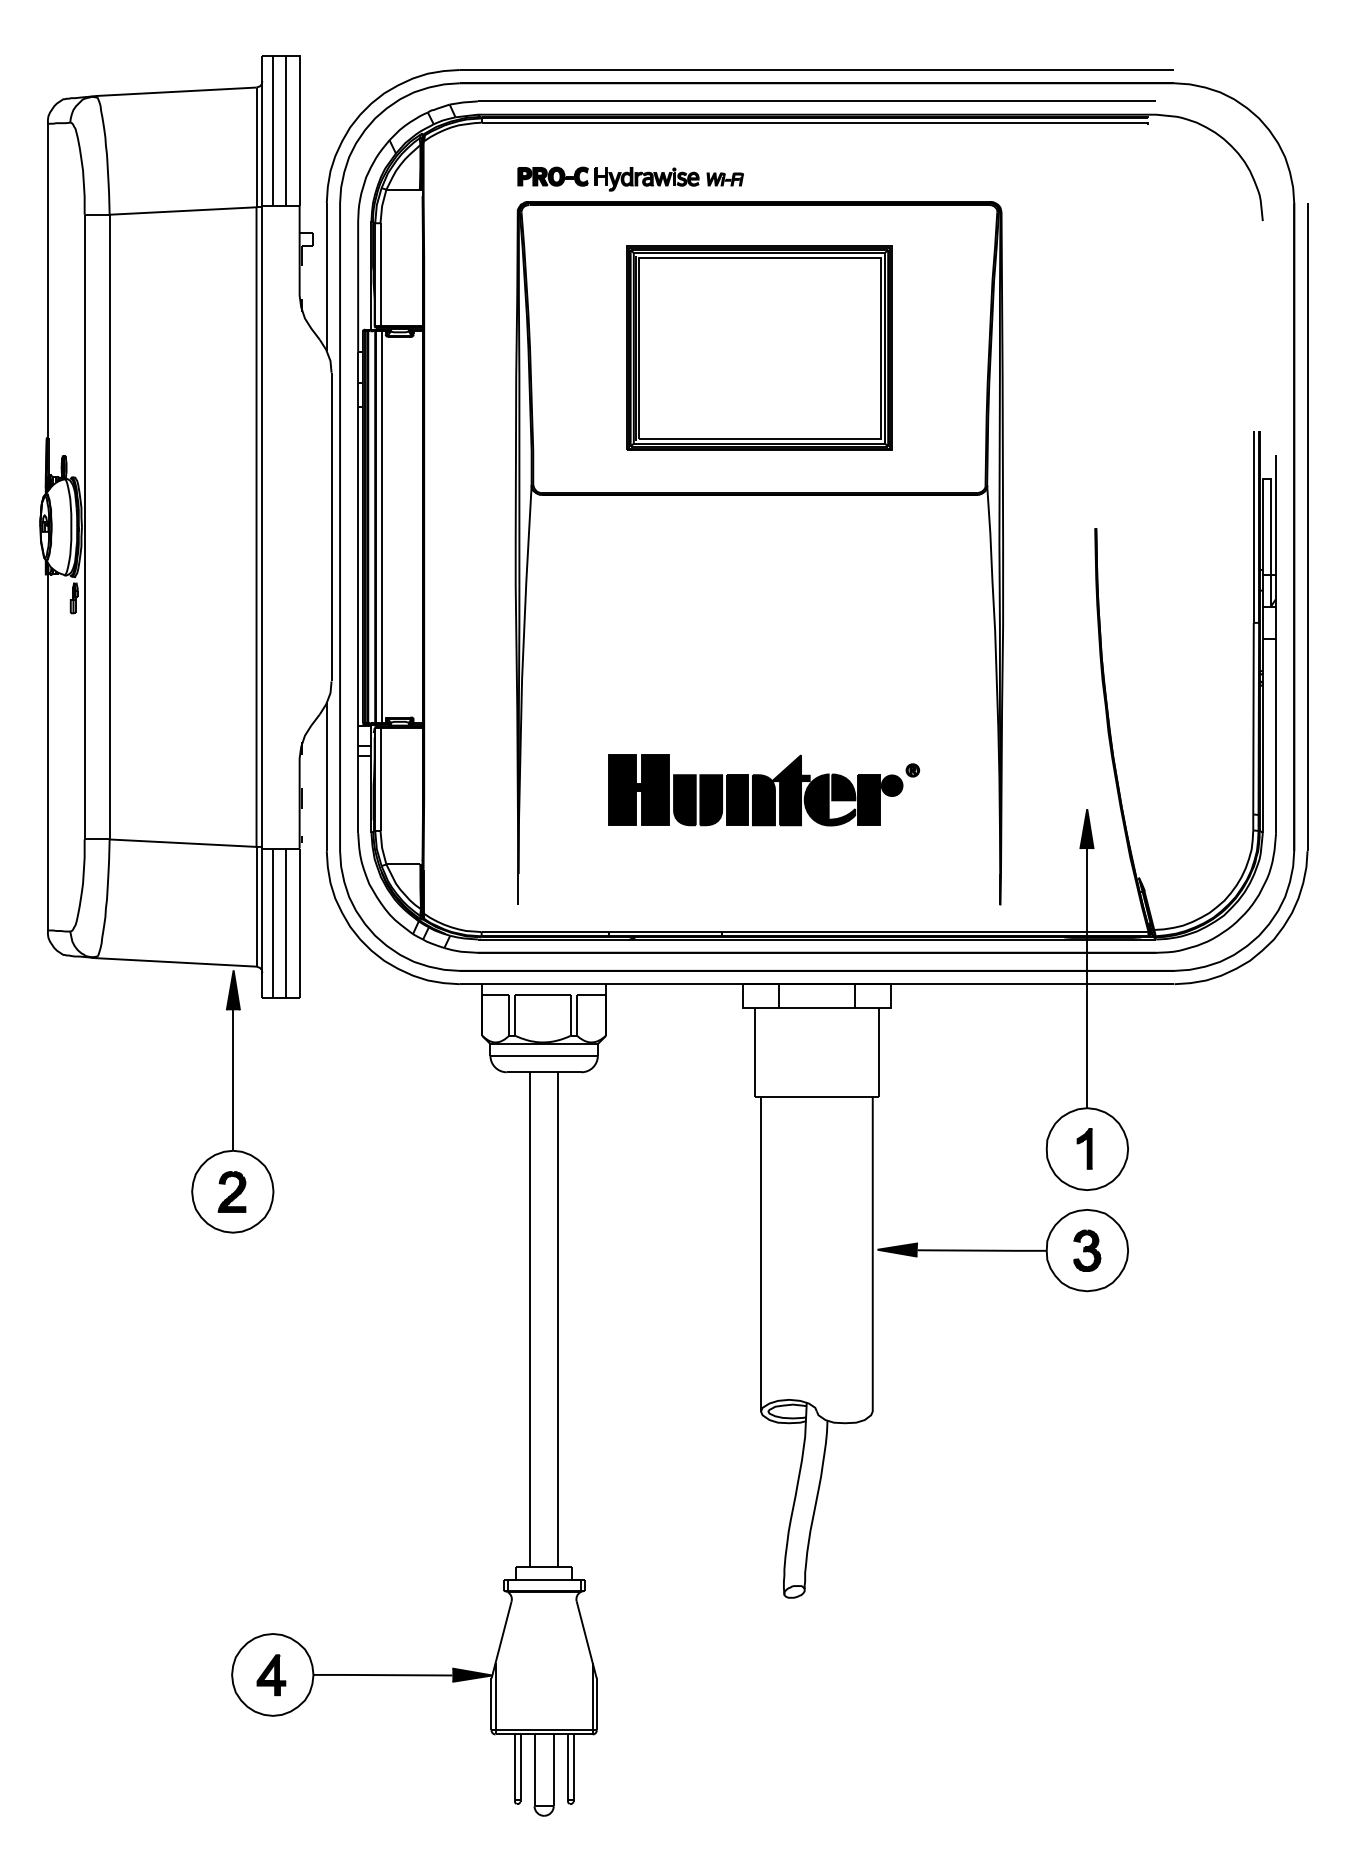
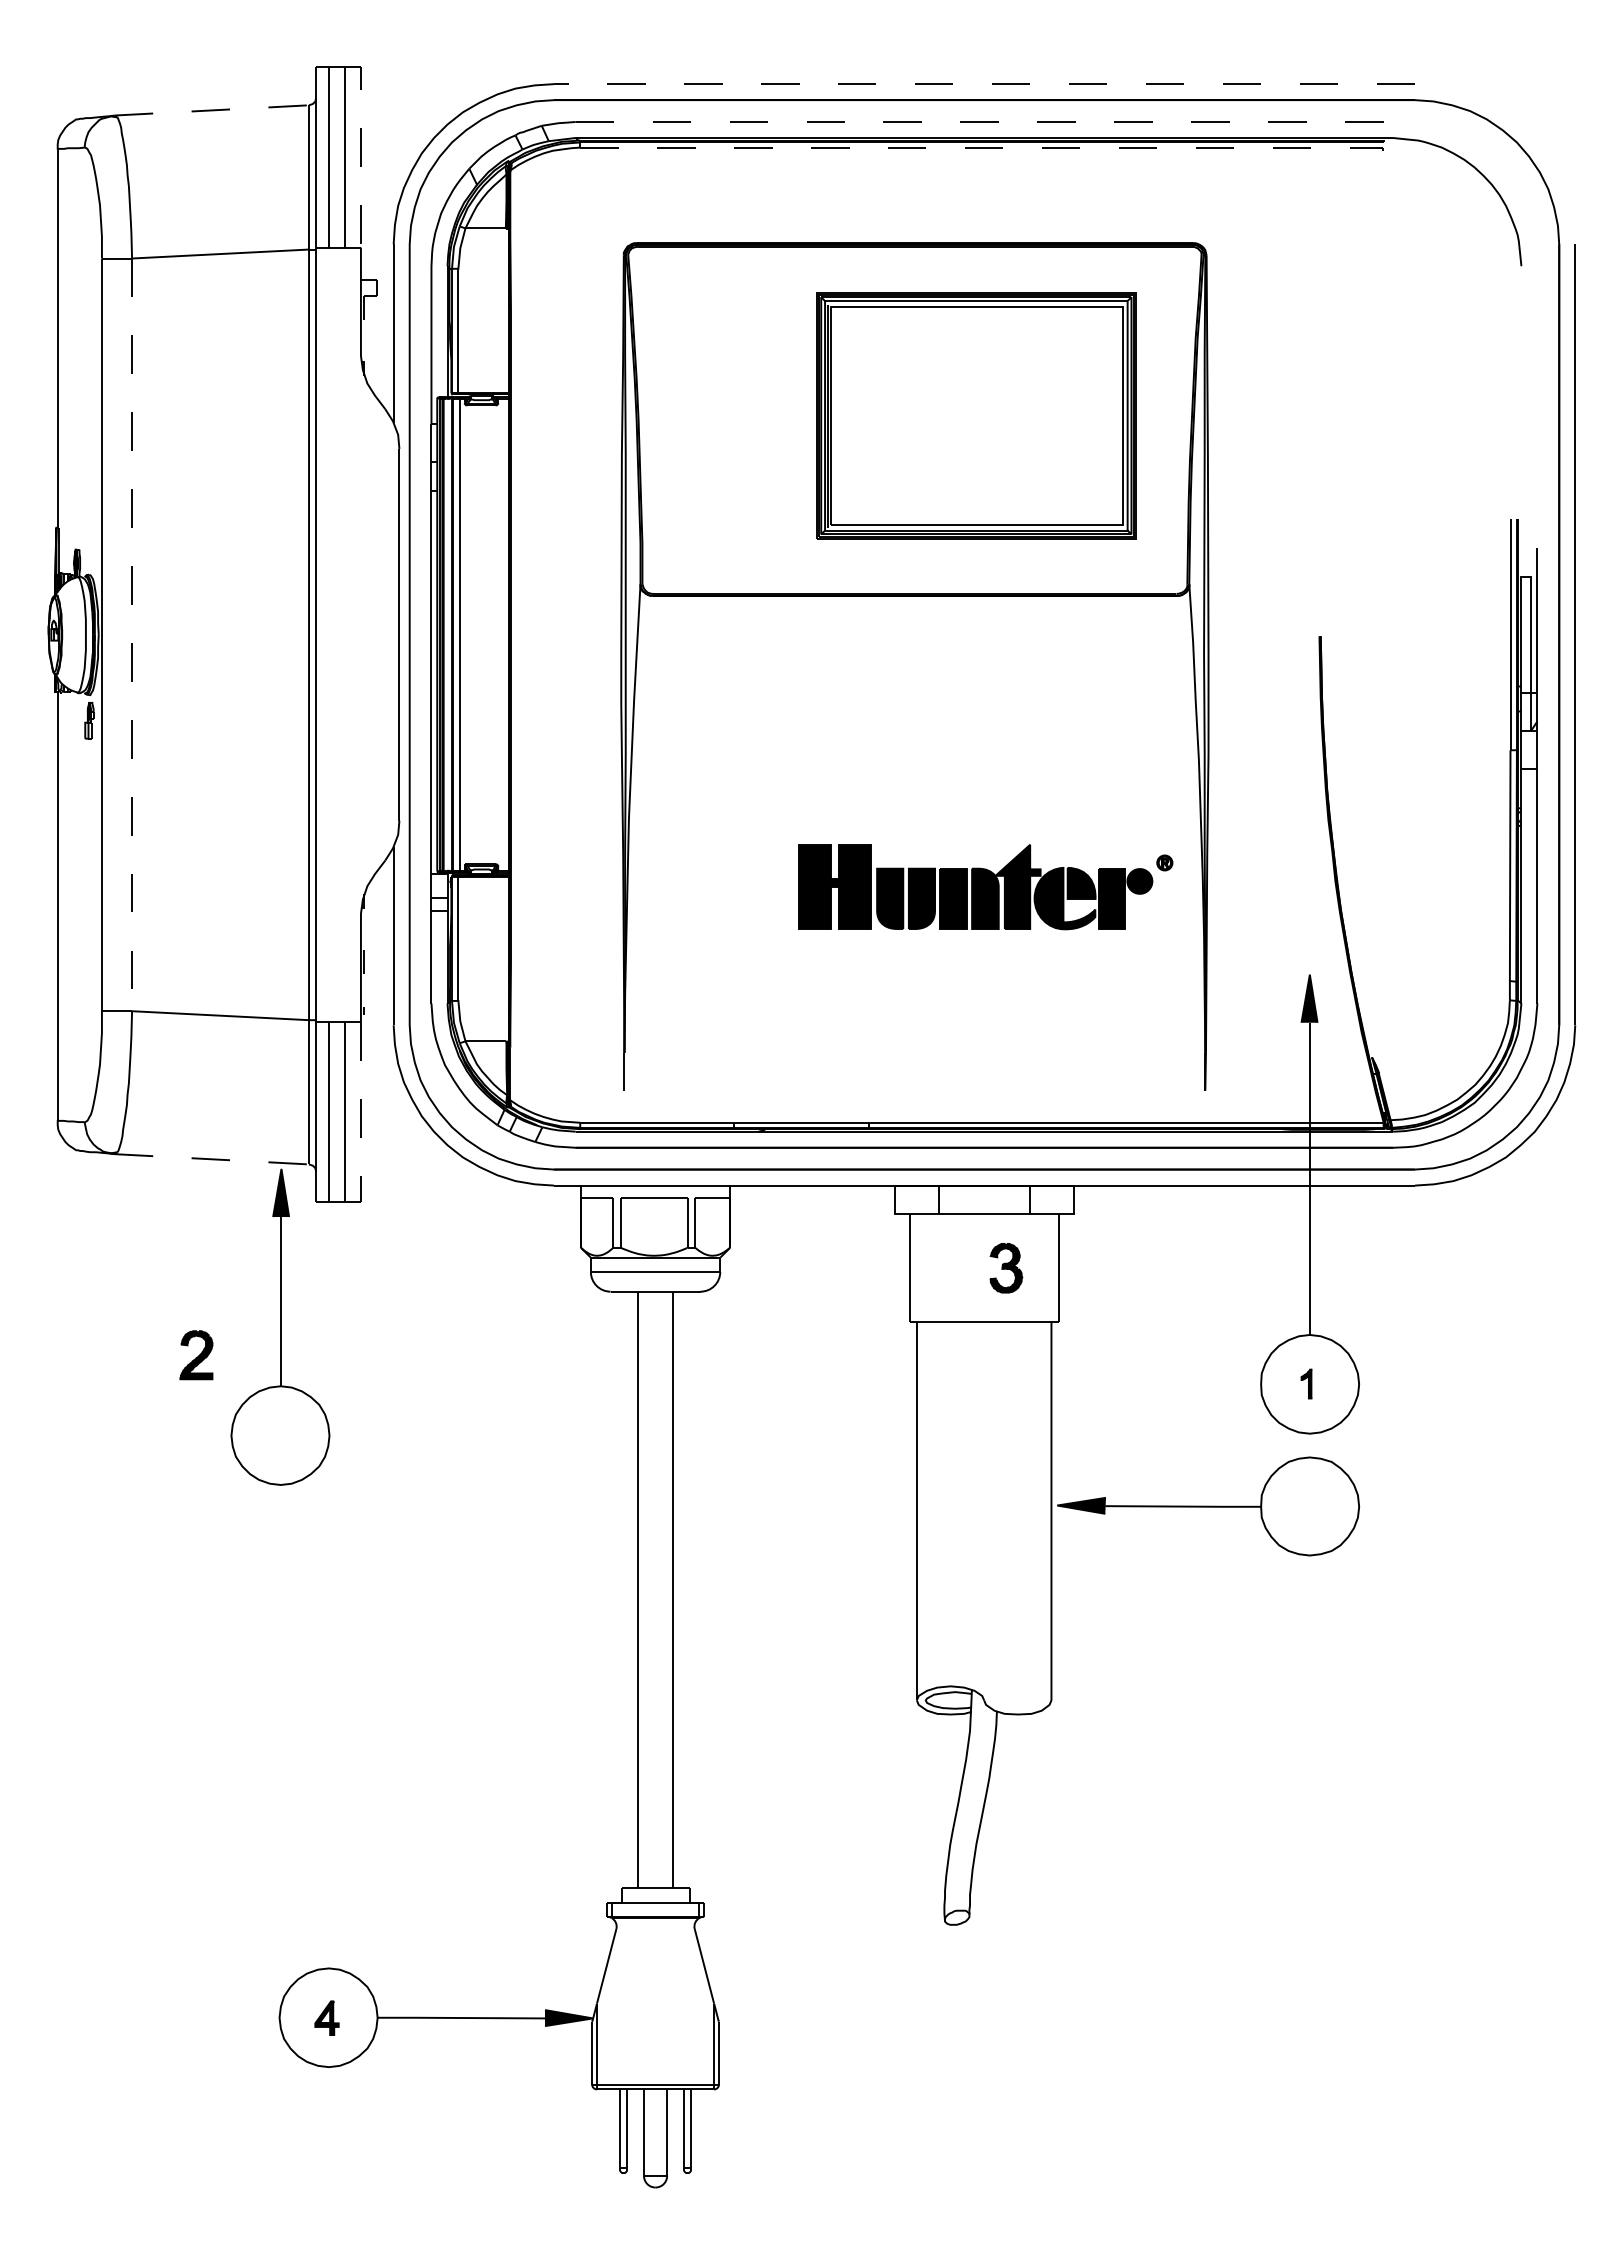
line: (816, 70) -> (983, 84), solid -> dashed
line: (175, 91) -> (211, 110), solid -> dashed
line: (817, 101) -> (984, 122), solid -> dashed
line: (817, 122) -> (984, 147), solid -> dashed
line: (299, 123) -> (360, 148), solid -> dashed
part: (630, 178) -> (759, 214), removed
part: (759, 347) -> (976, 414), moved
line: (109, 527) -> (131, 635), solid -> dashed
part: (764, 790) -> (986, 887), moved
line: (299, 923) -> (360, 1112), solid -> dashed
line: (175, 962) -> (211, 1159), solid -> dashed
part: (1084, 1148) -> (1306, 1383), size x0.6
part: (231, 1191) -> (195, 1354), moved
part: (1087, 1250) -> (1006, 1267), moved
part: (271, 1675) -> (327, 2018), size x0.7

